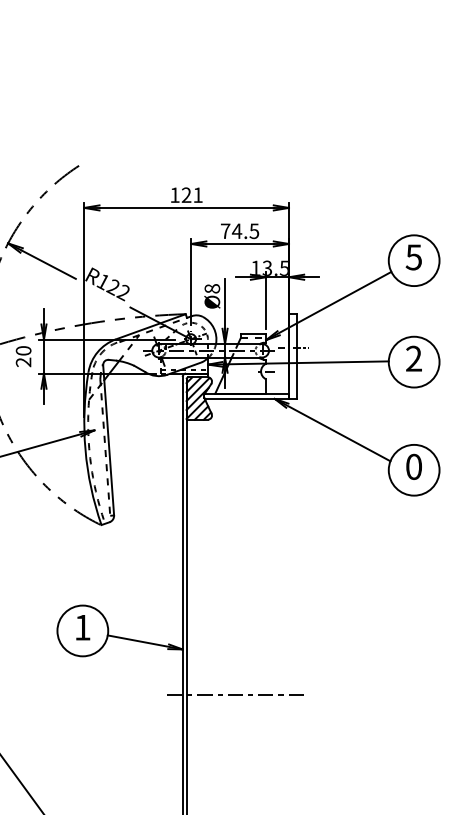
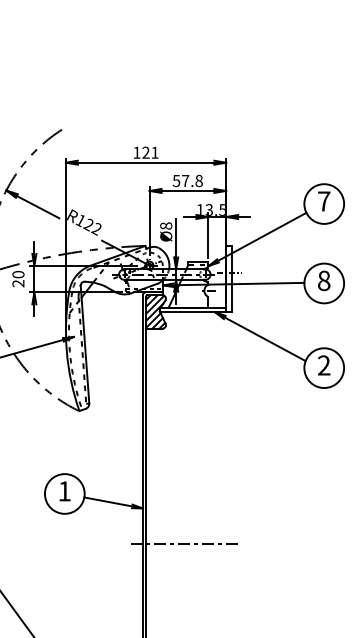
text: (239, 230) -> (187, 180), 74.5 -> 57.8
text: (413, 257) -> (323, 201), 5 -> 7
text: (414, 358) -> (324, 280), 2 -> 8
text: (414, 466) -> (324, 365), 0 -> 2

